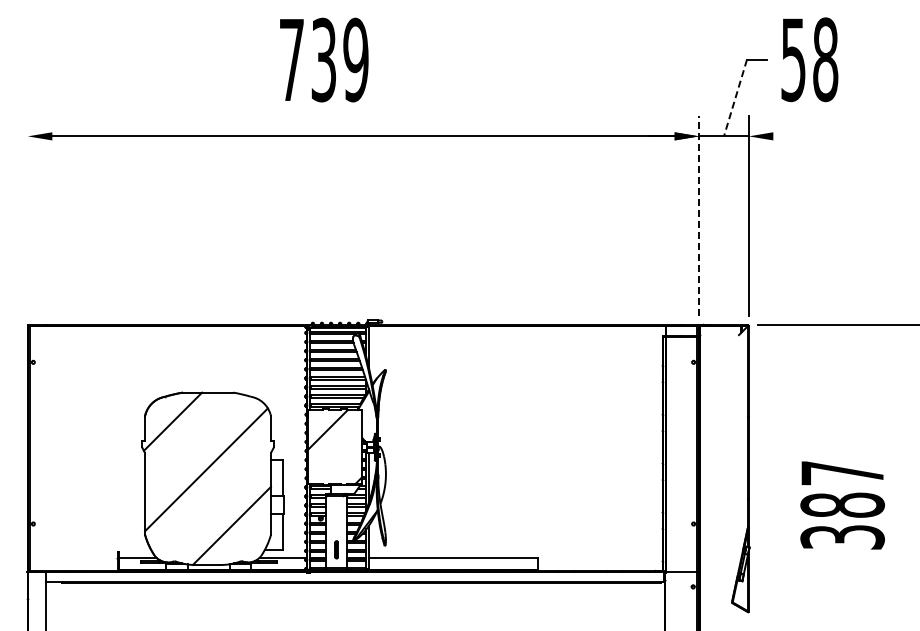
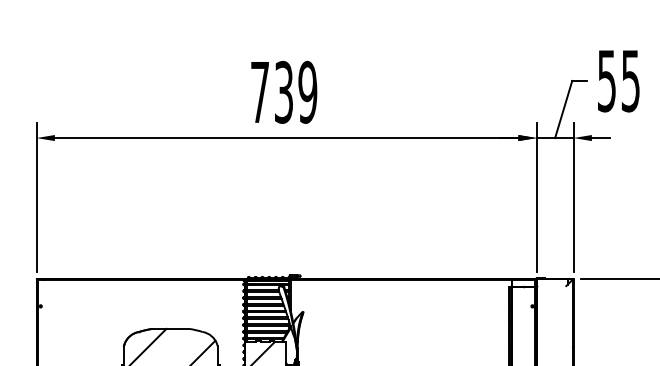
text: (324, 59) -> (284, 91), moved
text: (825, 59) -> (630, 80), 58 -> 55
line: (735, 98) -> (563, 109), dashed -> solid
line: (785, 136) -> (600, 138), added
line: (27, 215) -> (36, 196), added
line: (699, 215) -> (536, 196), dashed -> solid

